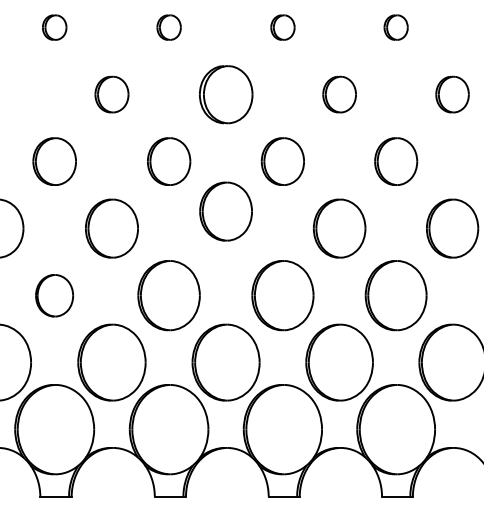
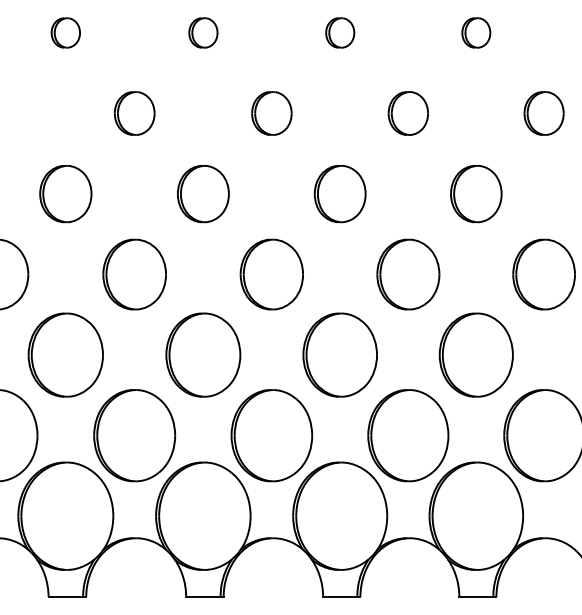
part: (225, 94) -> (271, 113), size x0.62
part: (225, 211) -> (271, 274), moved
part: (54, 295) -> (65, 354), size x1.67

